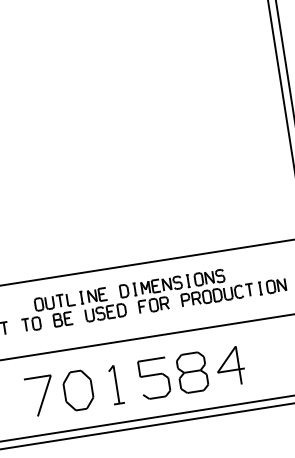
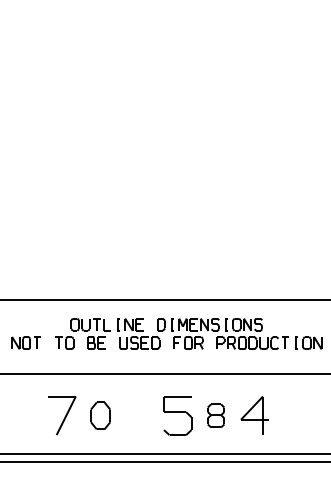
part: (191, 372) -> (215, 415), size x0.6
part: (115, 384) -> (138, 415), removed
part: (78, 390) -> (100, 415), size x0.7

